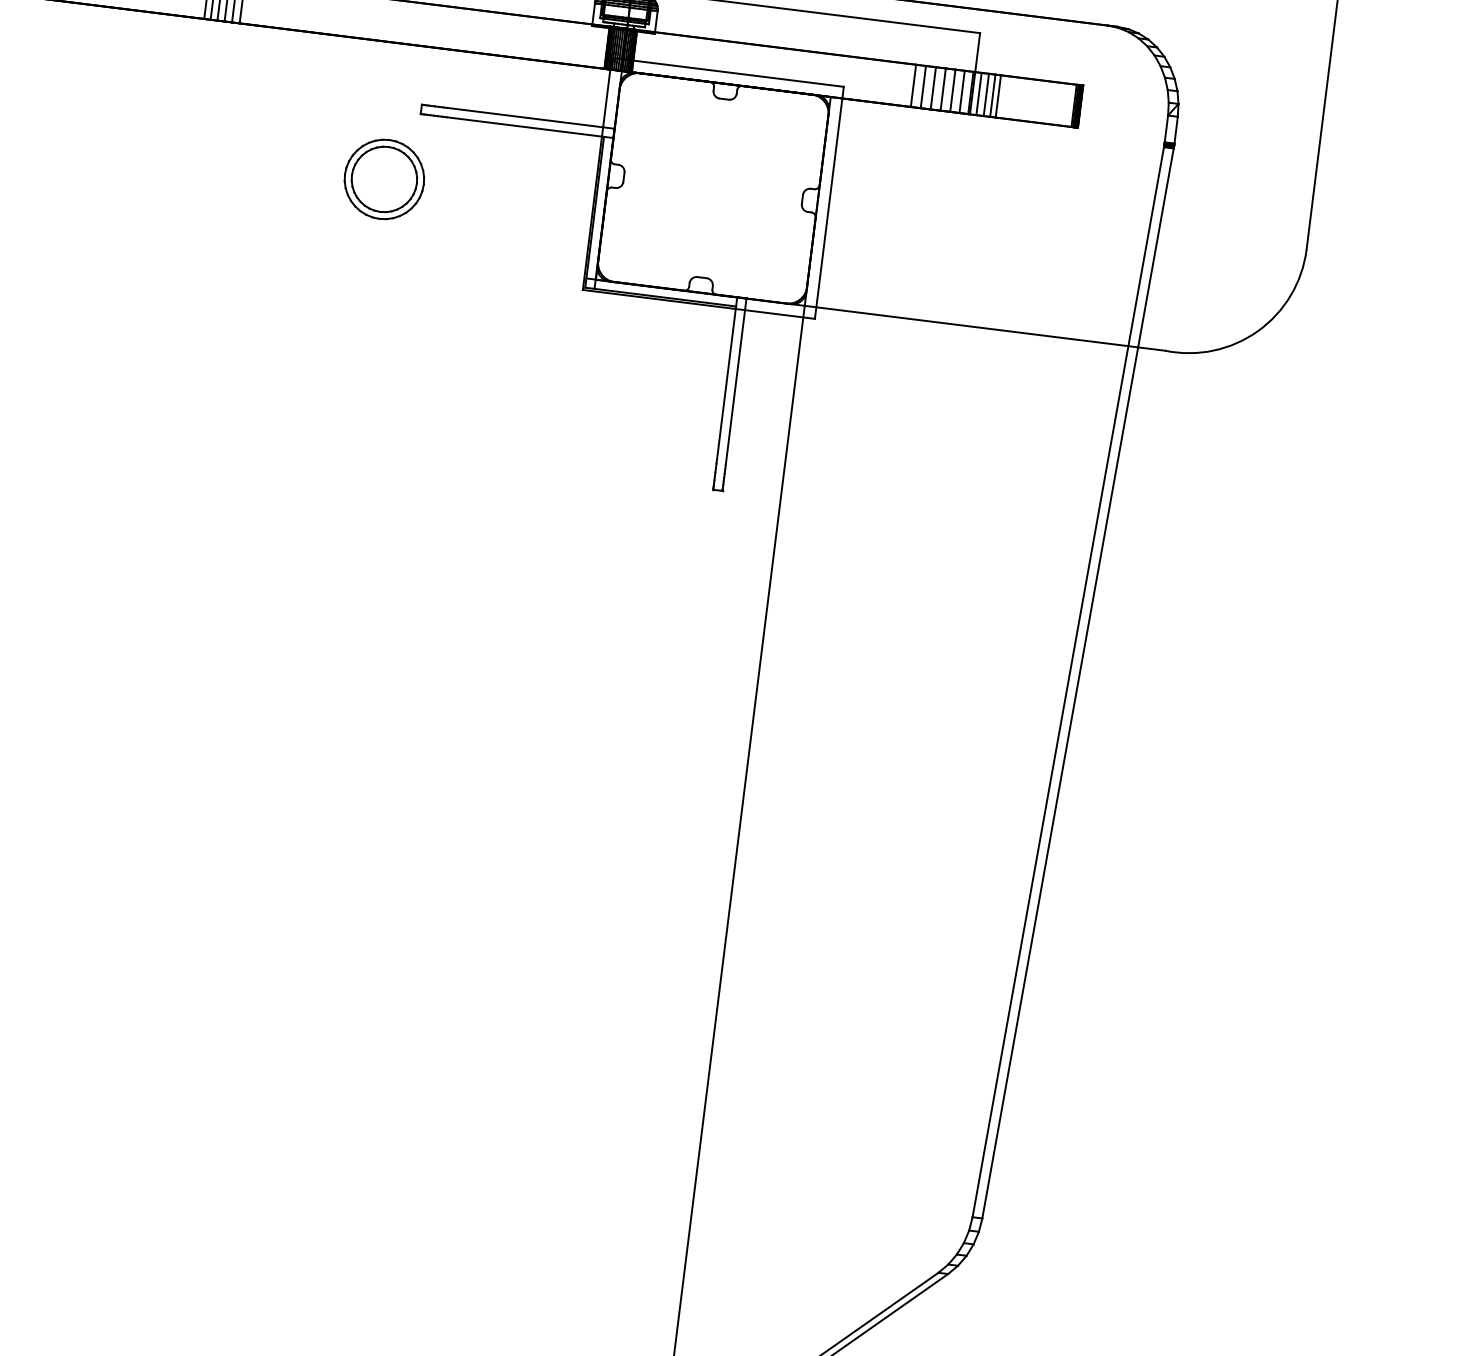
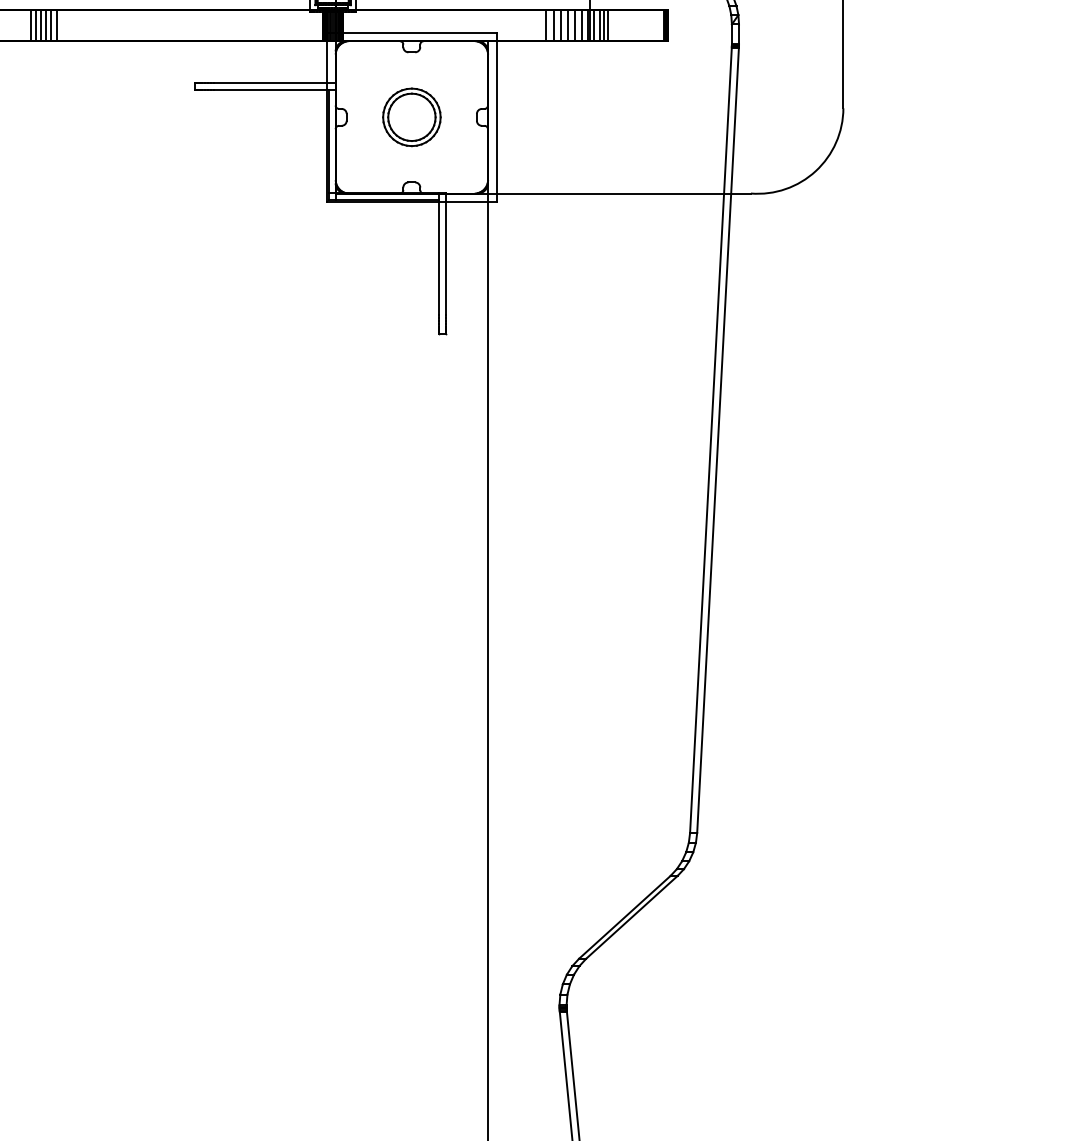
part: (383, 179) -> (411, 117), moved

